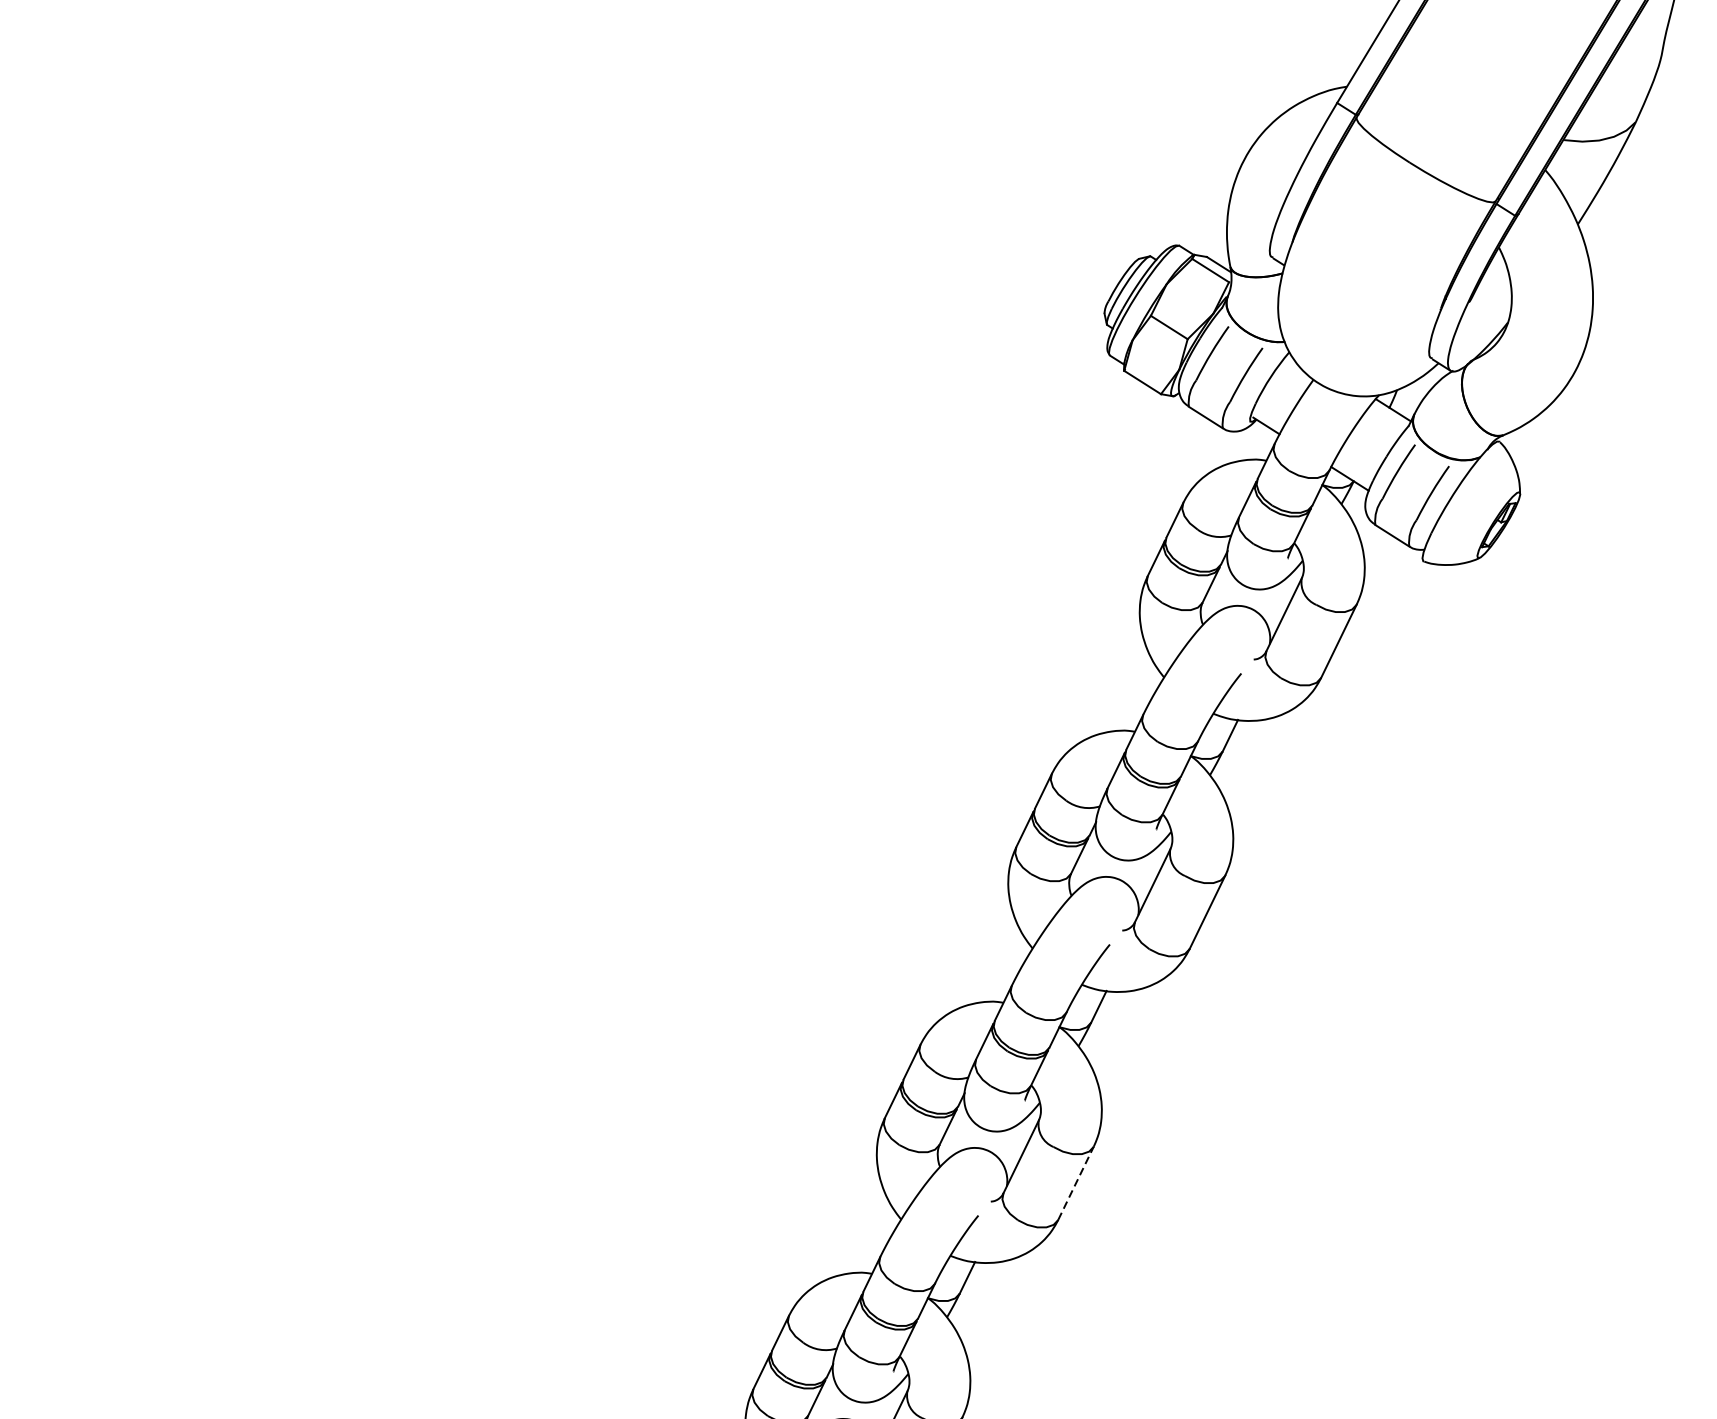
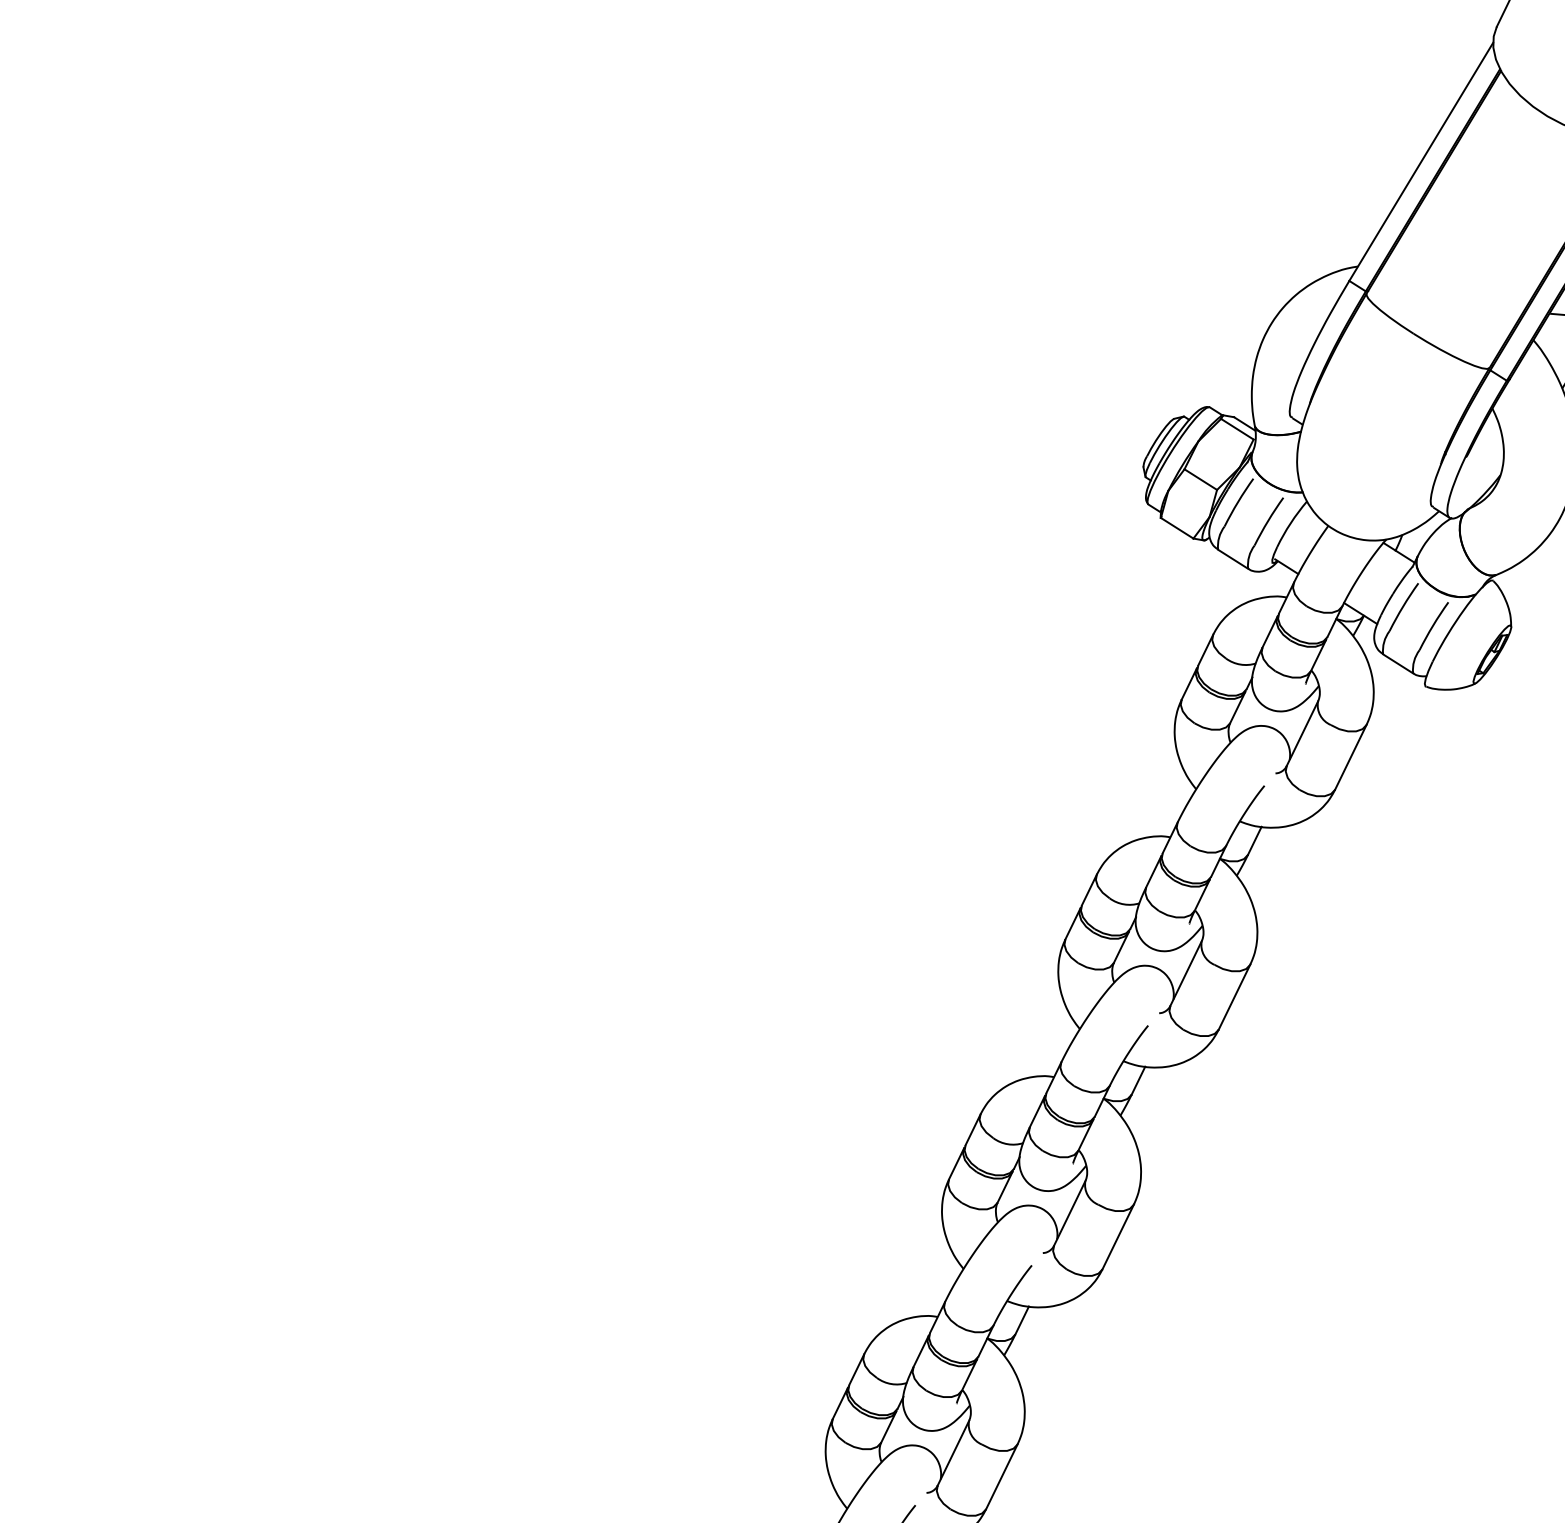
line: (1076, 1182) -> (1118, 1236), dashed -> solid

